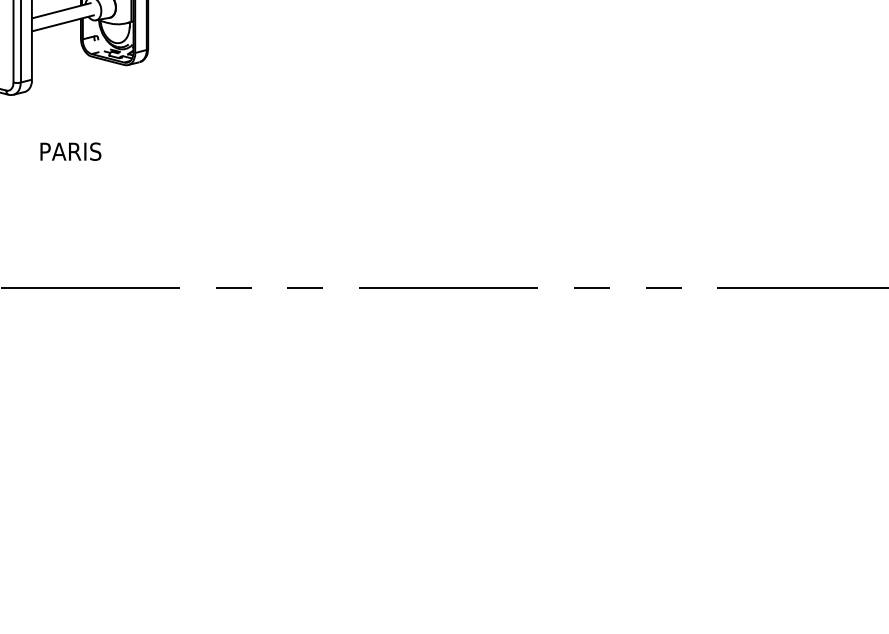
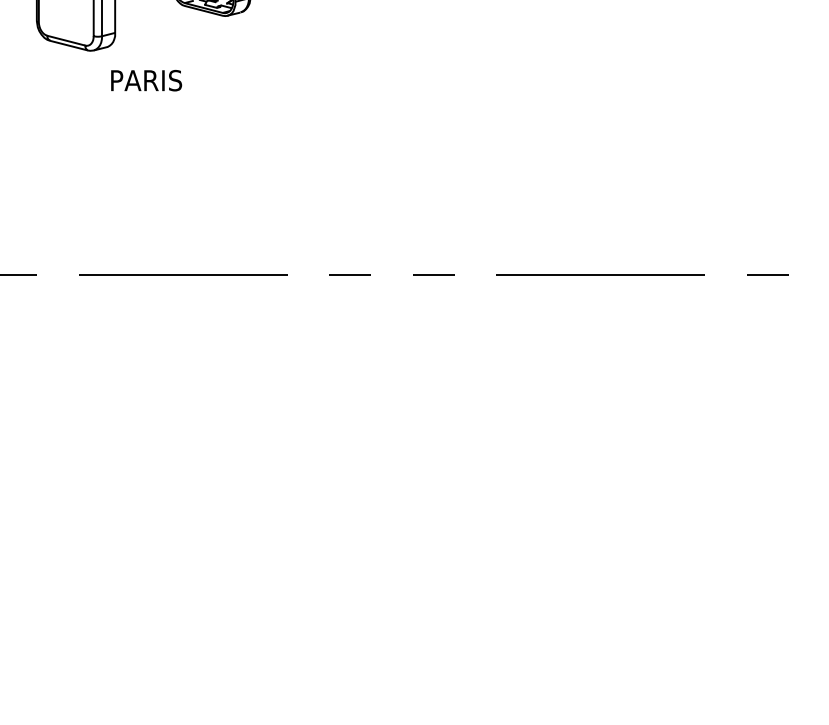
text: (70, 151) -> (146, 80), moved

